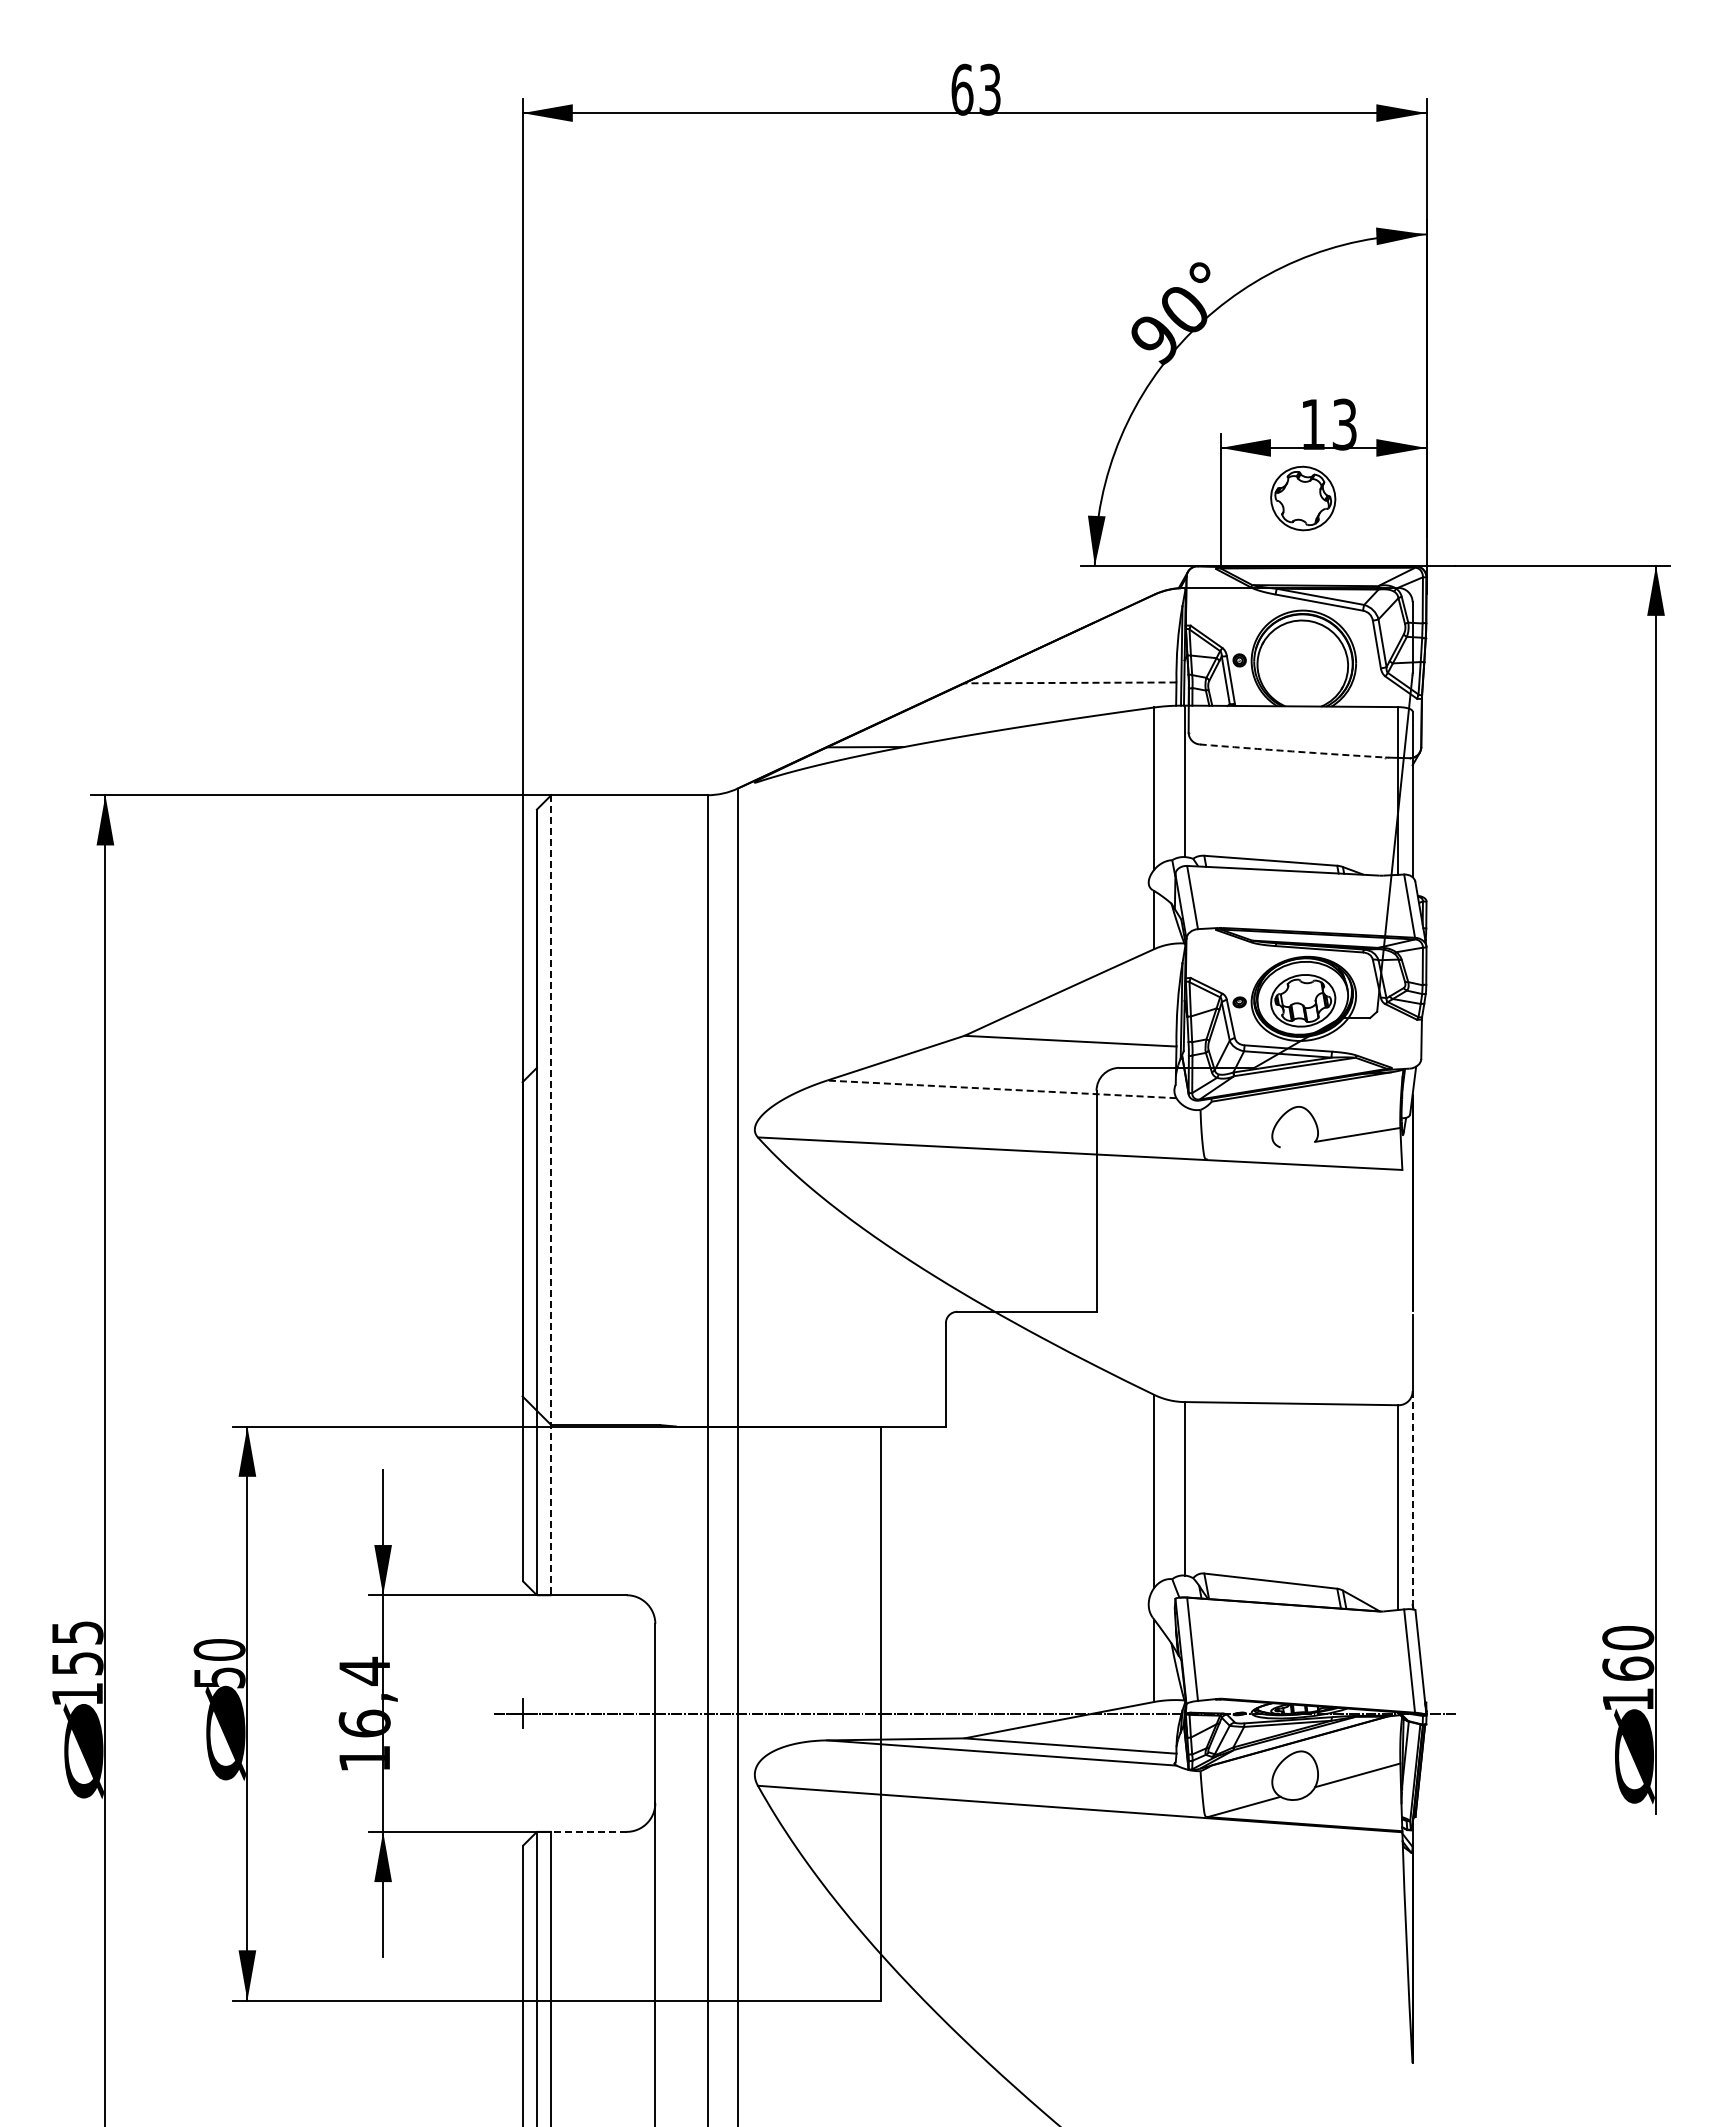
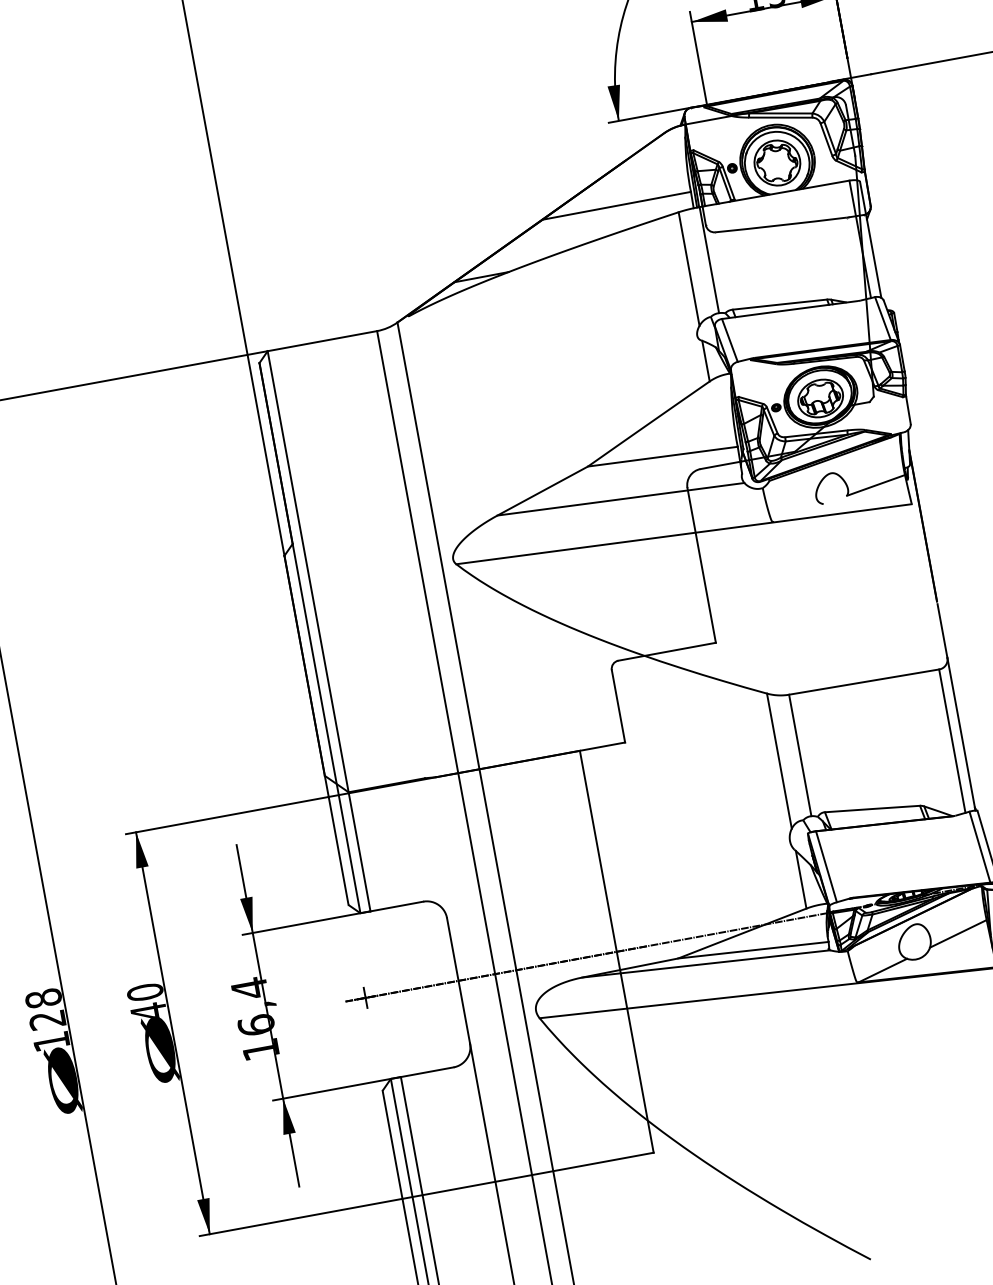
part: (1303, 498) -> (777, 162), moved
line: (1070, 682) -> (616, 205), dashed -> solid
arc: (1292, 751) -> (781, 225), dashed -> solid
line: (1001, 1089) -> (620, 499), dashed -> solid
line: (551, 1195) -> (319, 631), dashed -> solid
line: (1412, 1500) -> (961, 734), dashed -> solid
text: (77, 1647) -> (45, 1008), 155 -> 128
text: (219, 1677) -> (148, 1011), 50 -> 40
line: (588, 1831) -> (426, 1072), dashed -> solid

